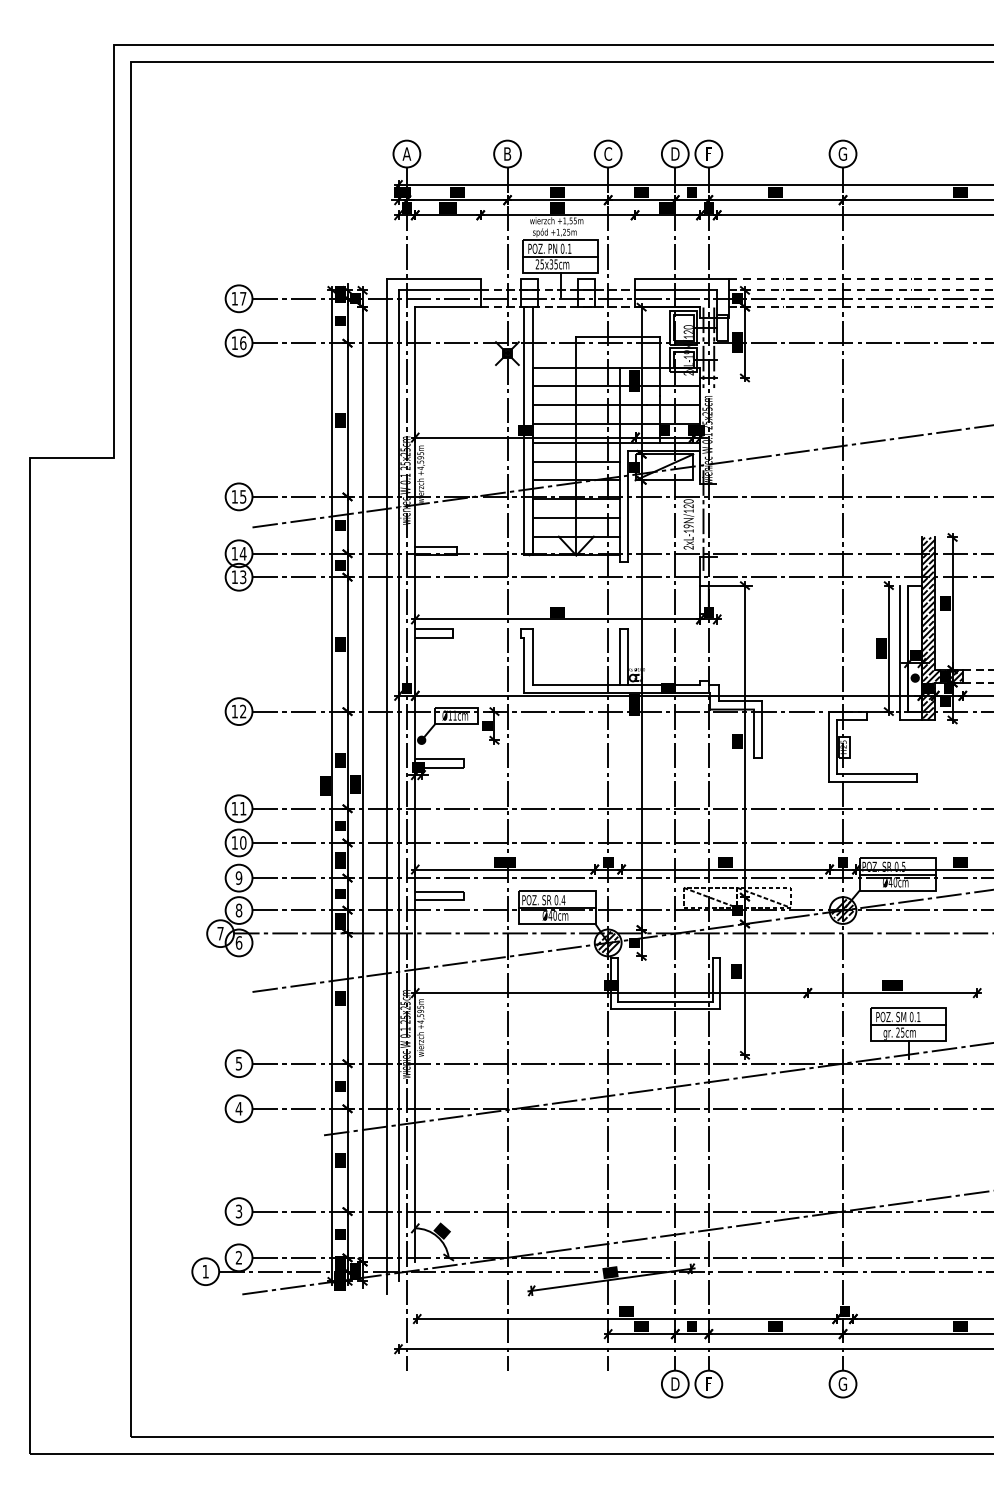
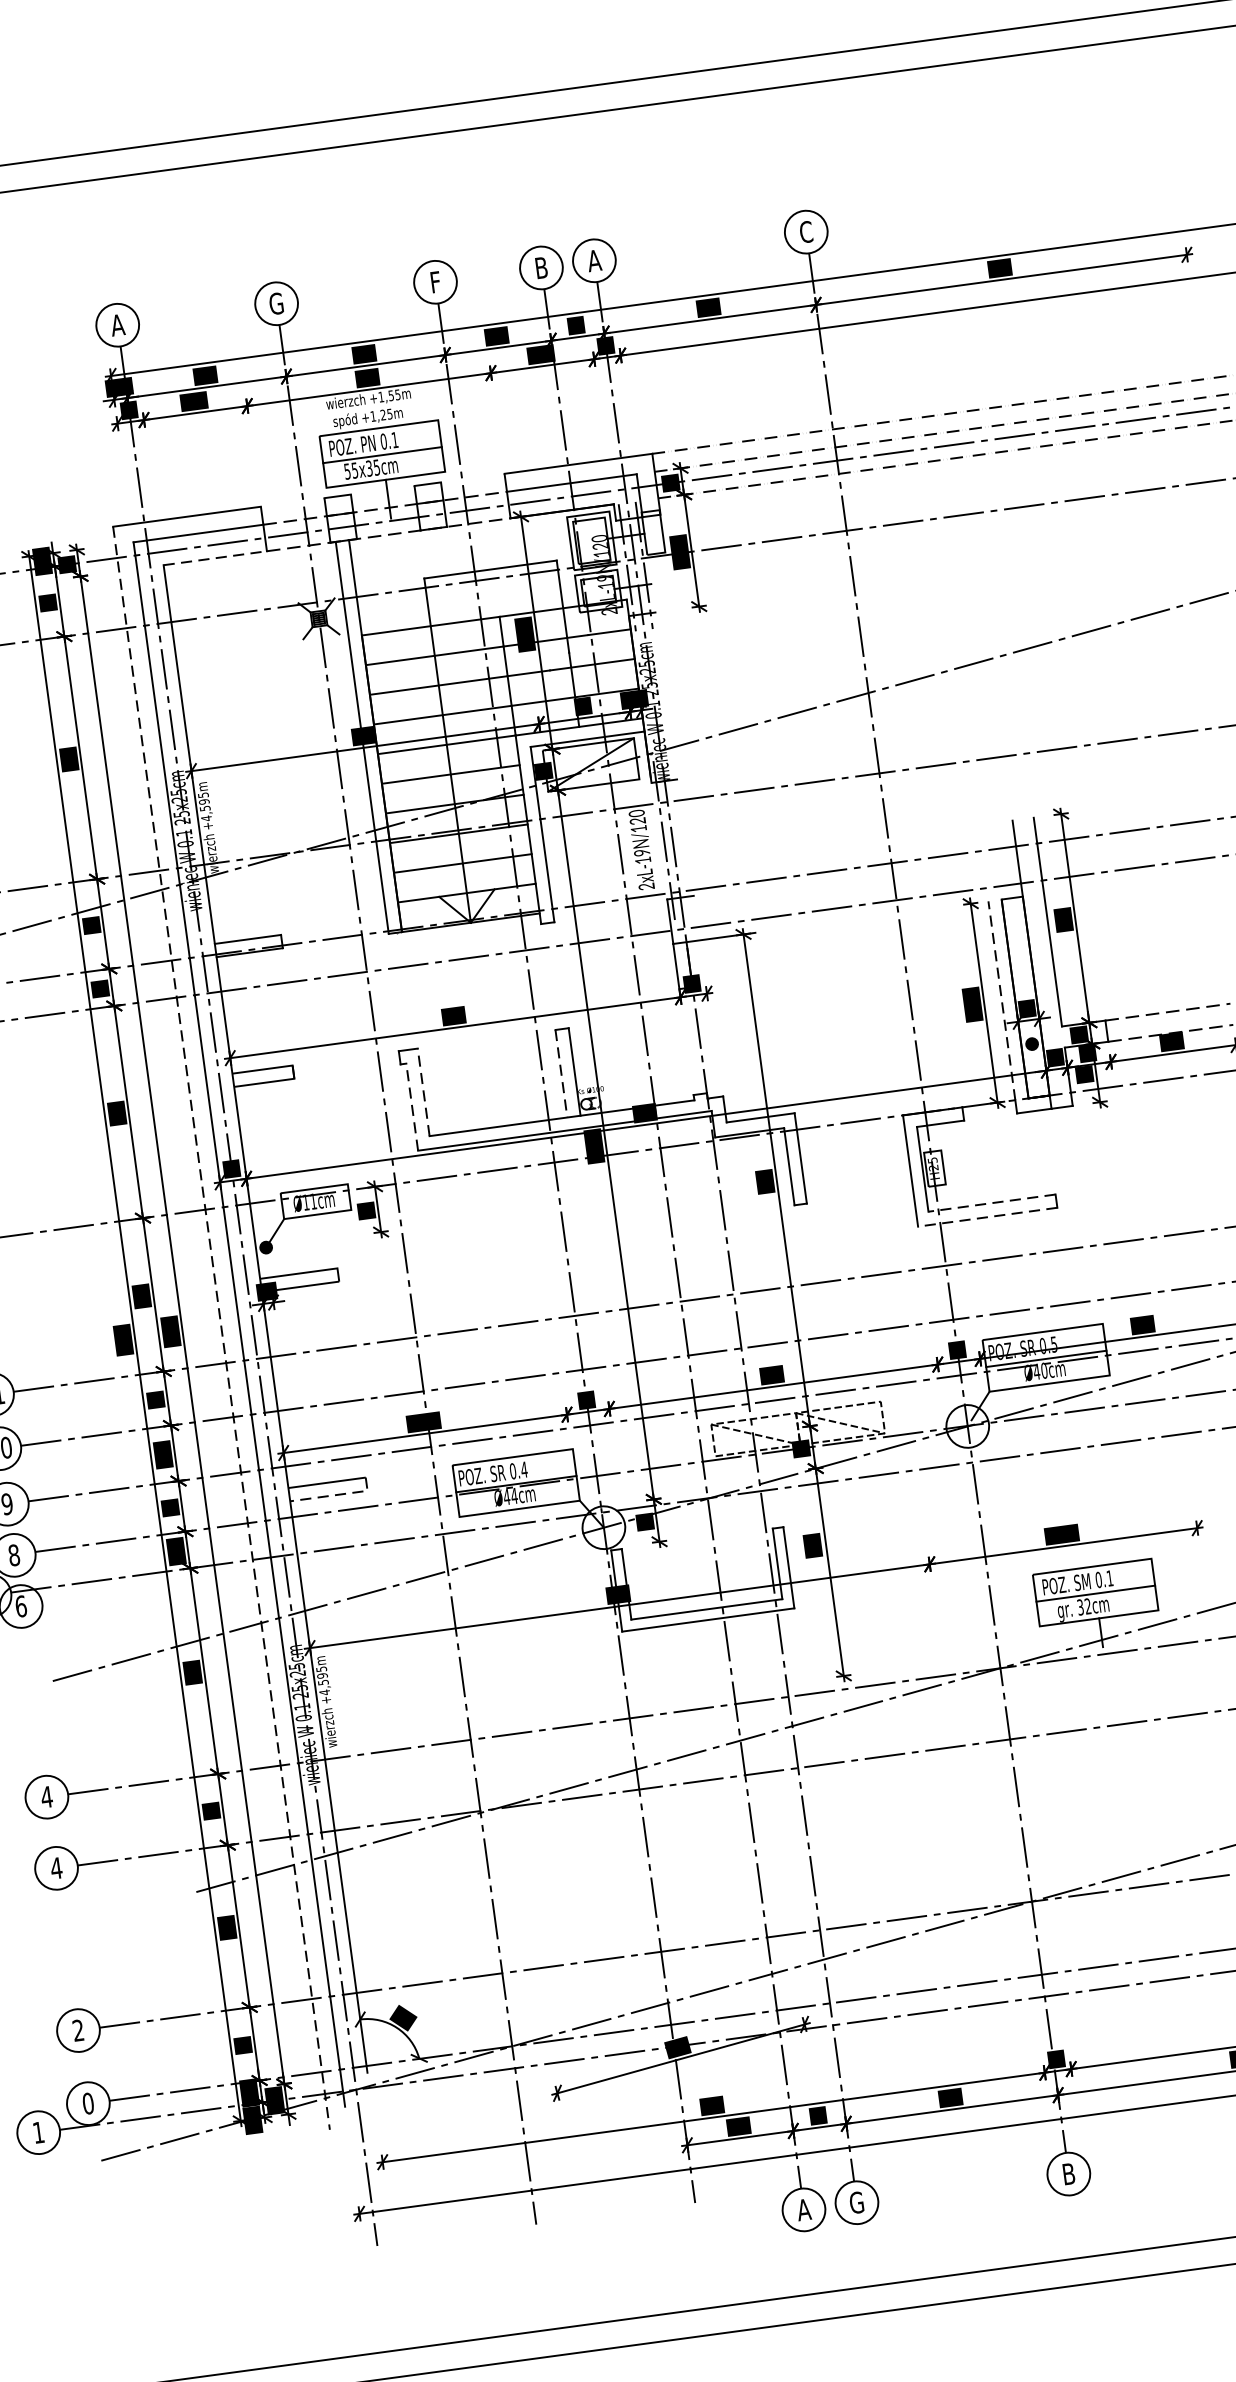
text: (507, 153) -> (276, 302), B -> G
text: (608, 153) -> (435, 281), C -> F
text: (675, 153) -> (541, 267), D -> B
text: (708, 153) -> (593, 259), F -> A
text: (842, 153) -> (805, 231), G -> C
text: (537, 264) -> (347, 471), 25x35cm -> 55x35cm
line: (448, 307) -> (216, 558), solid -> dashed
hatch: (941, 628) -> (1062, 960), removed
line: (900, 648) -> (1002, 1000), solid -> dashed
line: (532, 656) -> (423, 1091), solid -> dashed
line: (619, 656) -> (560, 1073), solid -> dashed
line: (524, 665) -> (412, 1107), solid -> dashed
line: (876, 773) -> (991, 1202), solid -> dashed
line: (872, 782) -> (986, 1218), solid -> dashed
line: (387, 786) -> (222, 1327), solid -> dashed
line: (444, 900) -> (336, 1495), solid -> dashed
hatch: (842, 910) -> (966, 1426), removed
text: (555, 915) -> (514, 1495), Ø40cm -> Ø44cm
hatch: (607, 942) -> (602, 1527), removed
text: (900, 1032) -> (1084, 1606), 25cm -> 32cm
text: (238, 1063) -> (45, 1796), 5 -> 4
text: (239, 1211) -> (79, 2030), 3 -> 2
text: (238, 1257) -> (87, 2103), 2 -> 0
text: (675, 1383) -> (804, 2208), D -> A
text: (708, 1383) -> (856, 2201), F -> G
text: (842, 1383) -> (1067, 2173), G -> B

